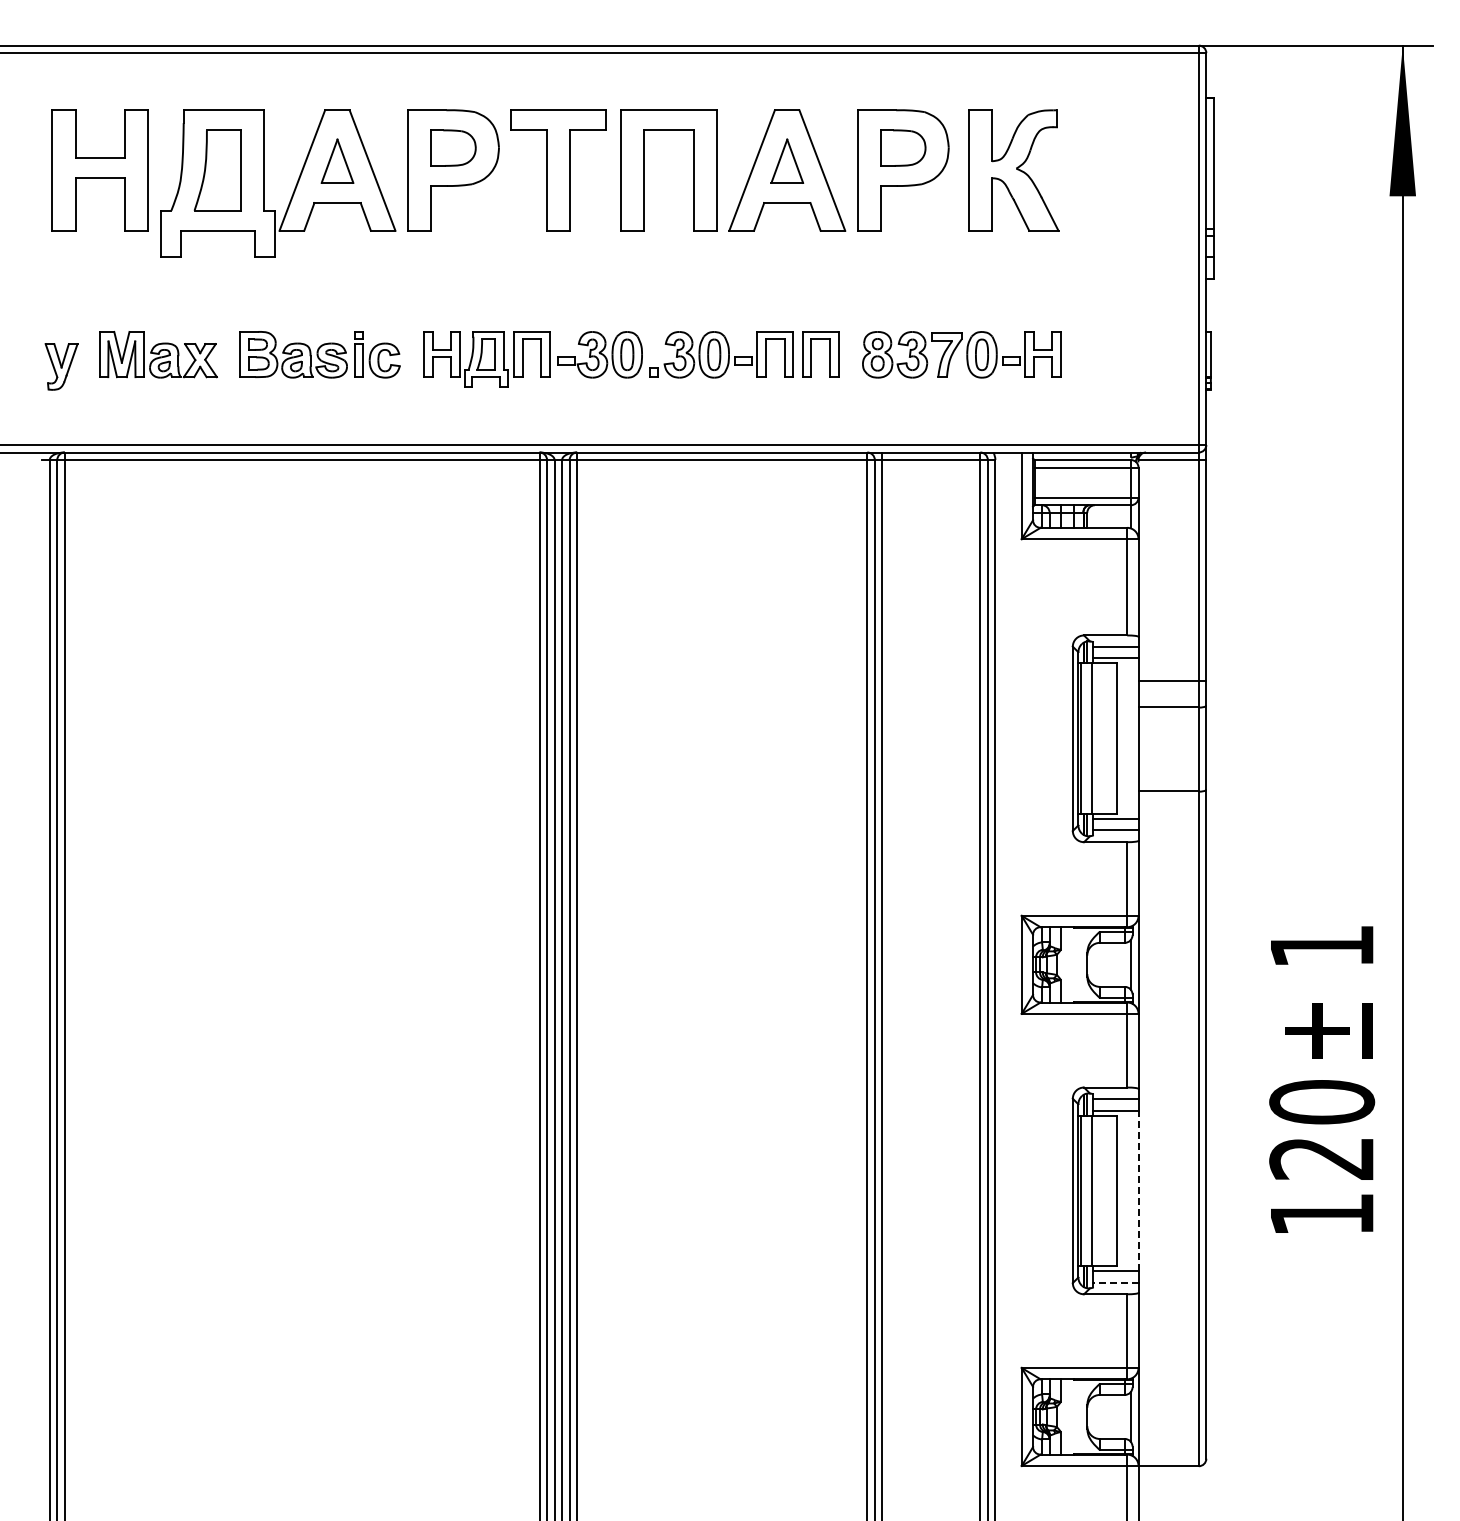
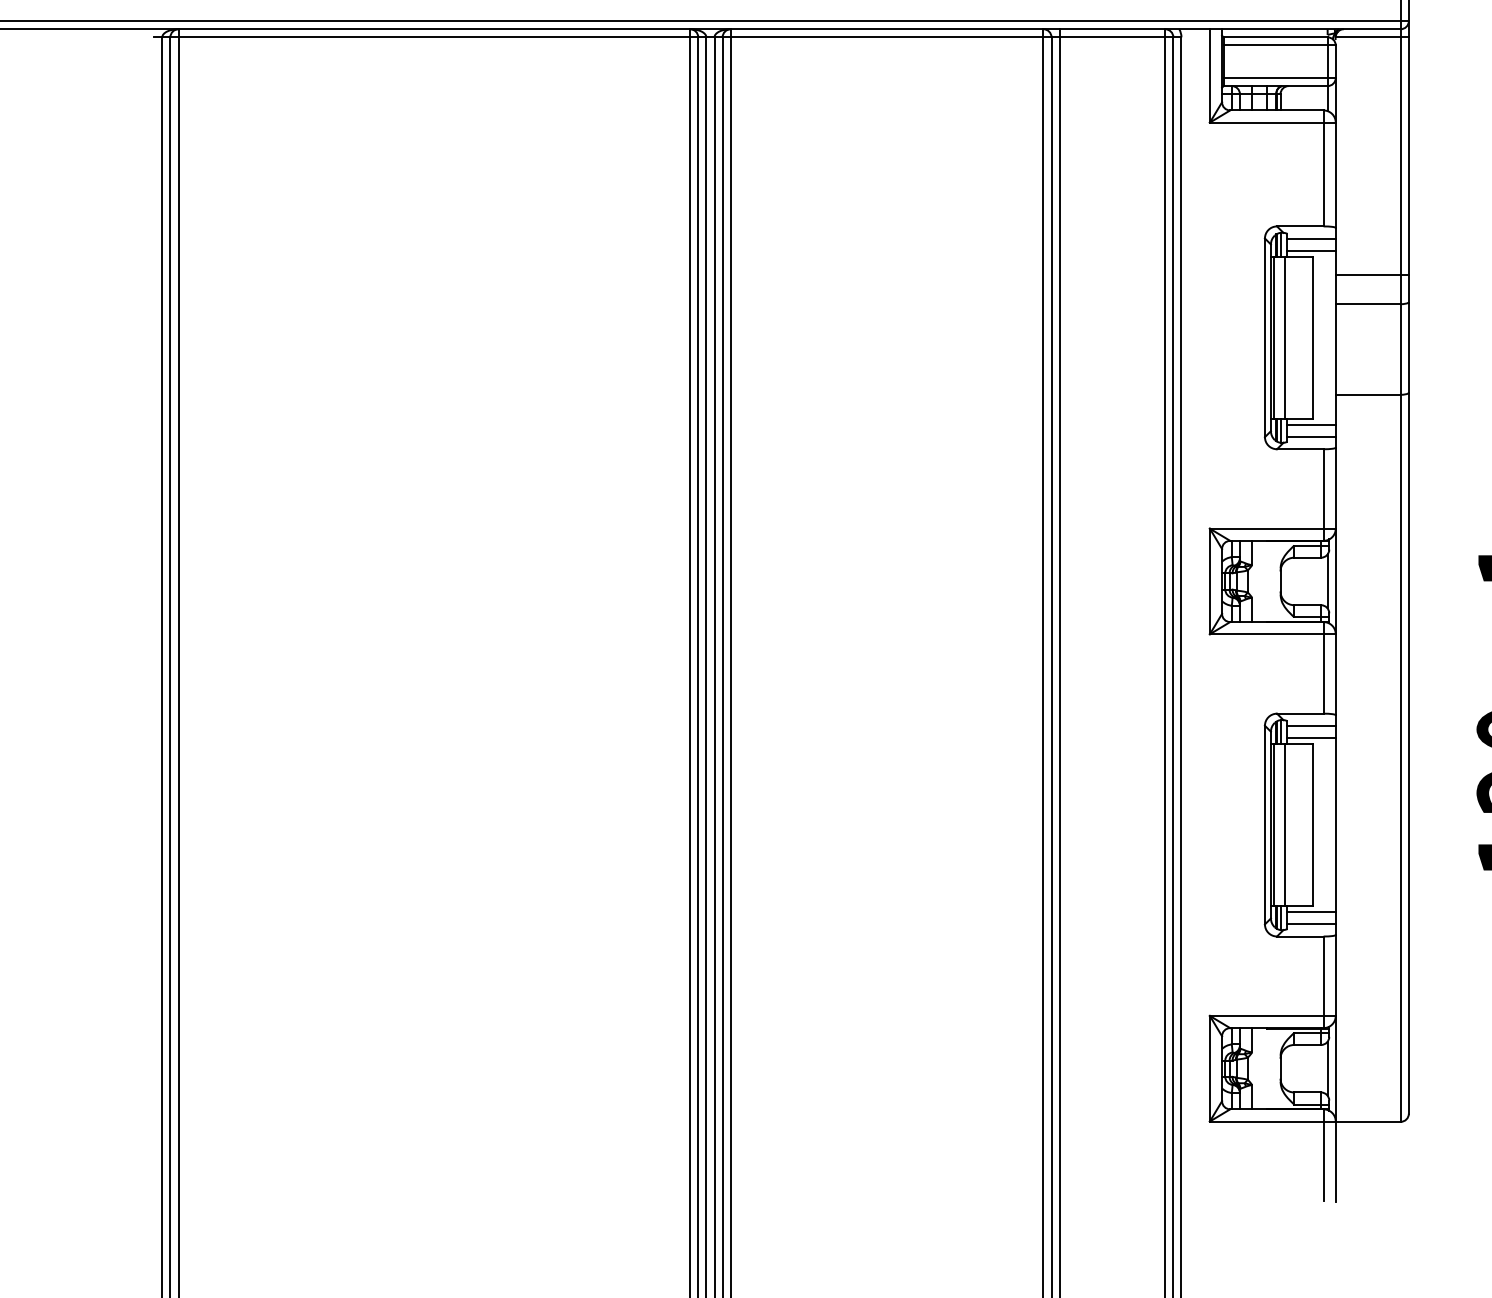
line: (1138, 1190) -> (1335, 824), dashed -> solid
line: (1115, 1282) -> (1310, 923), dashed -> solid

